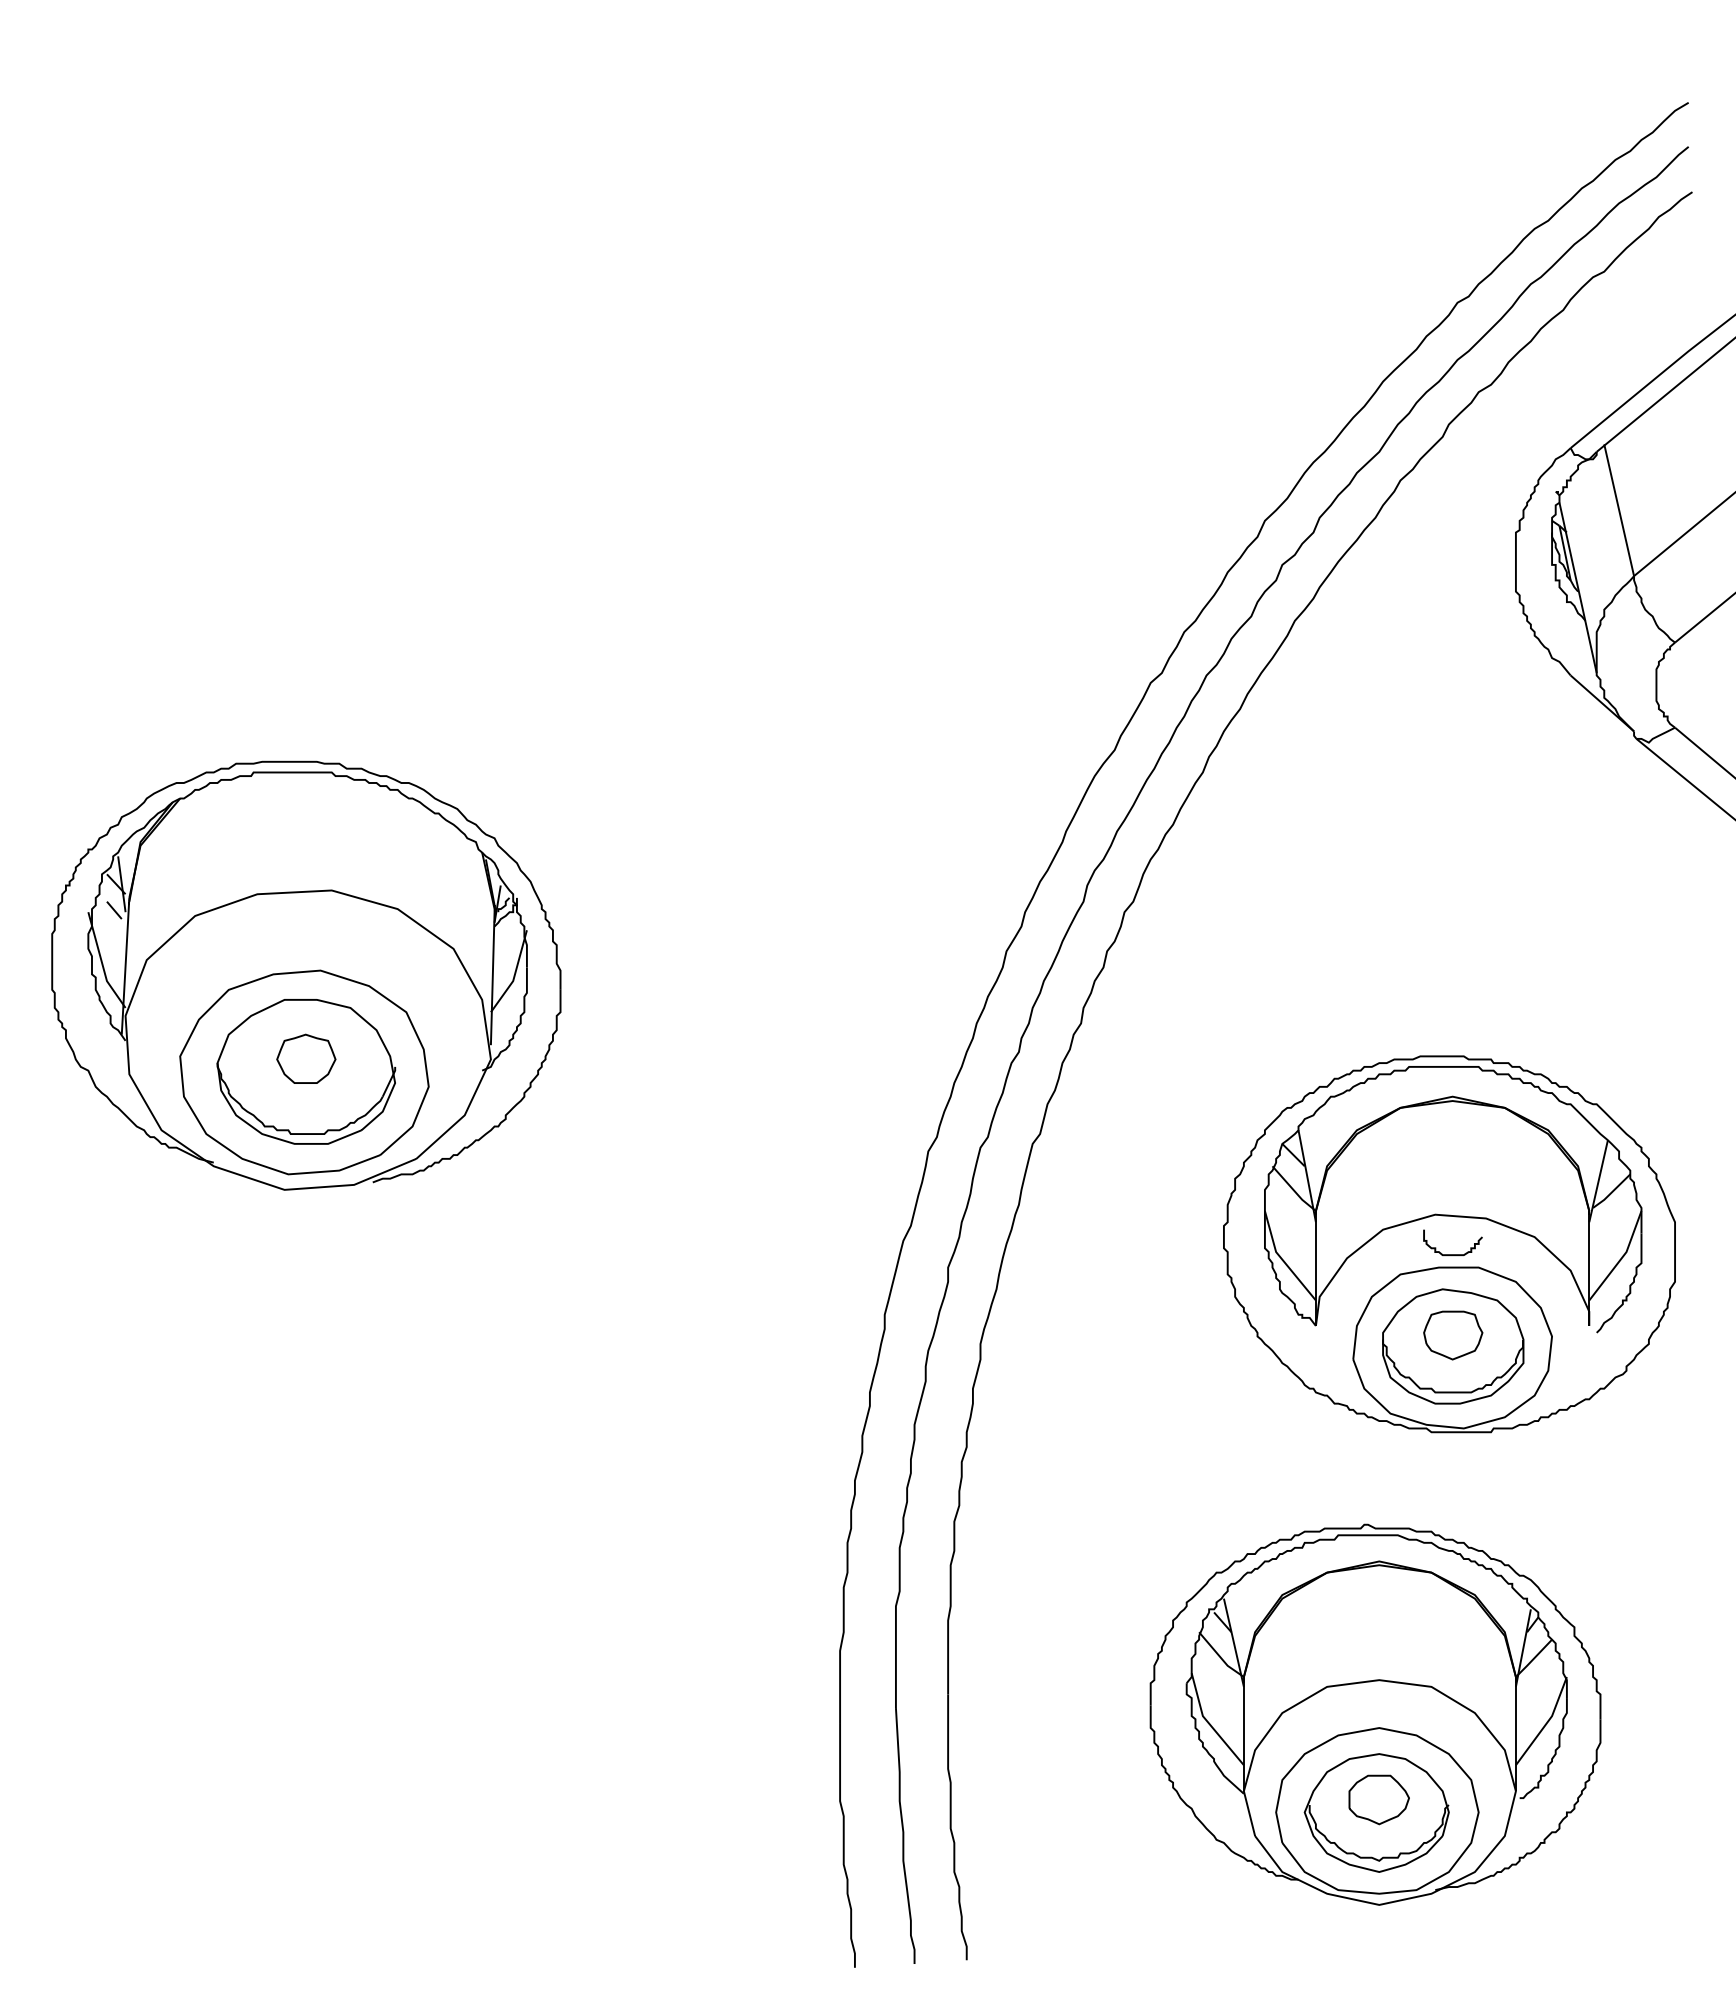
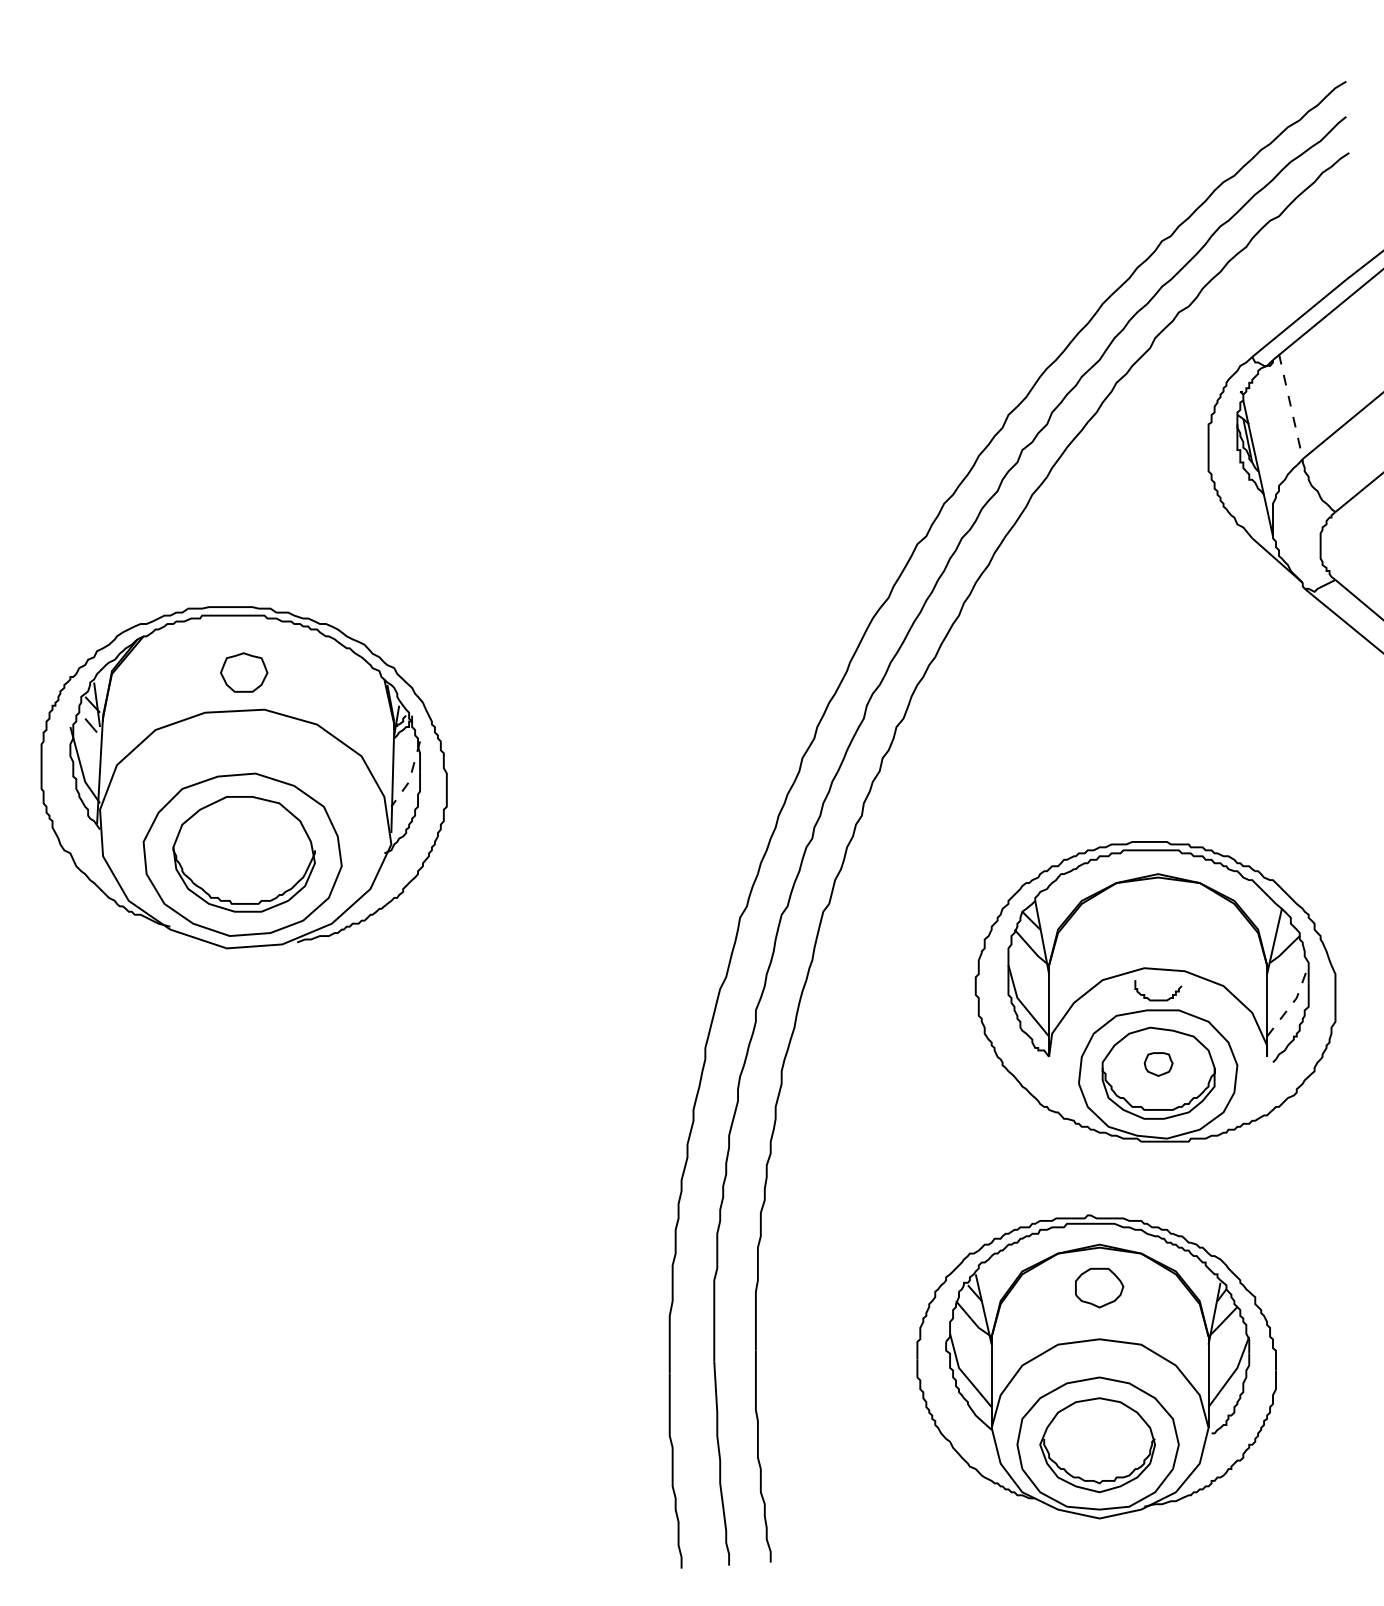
line: (1619, 510) -> (1291, 406), solid -> dashed
line: (514, 975) -> (410, 777), solid -> dashed
part: (306, 1058) -> (244, 672), moved
line: (1621, 1258) -> (1292, 1003), solid -> dashed
part: (1453, 1335) -> (1158, 1064), size x0.6
part: (1378, 1799) -> (1099, 1287), moved

